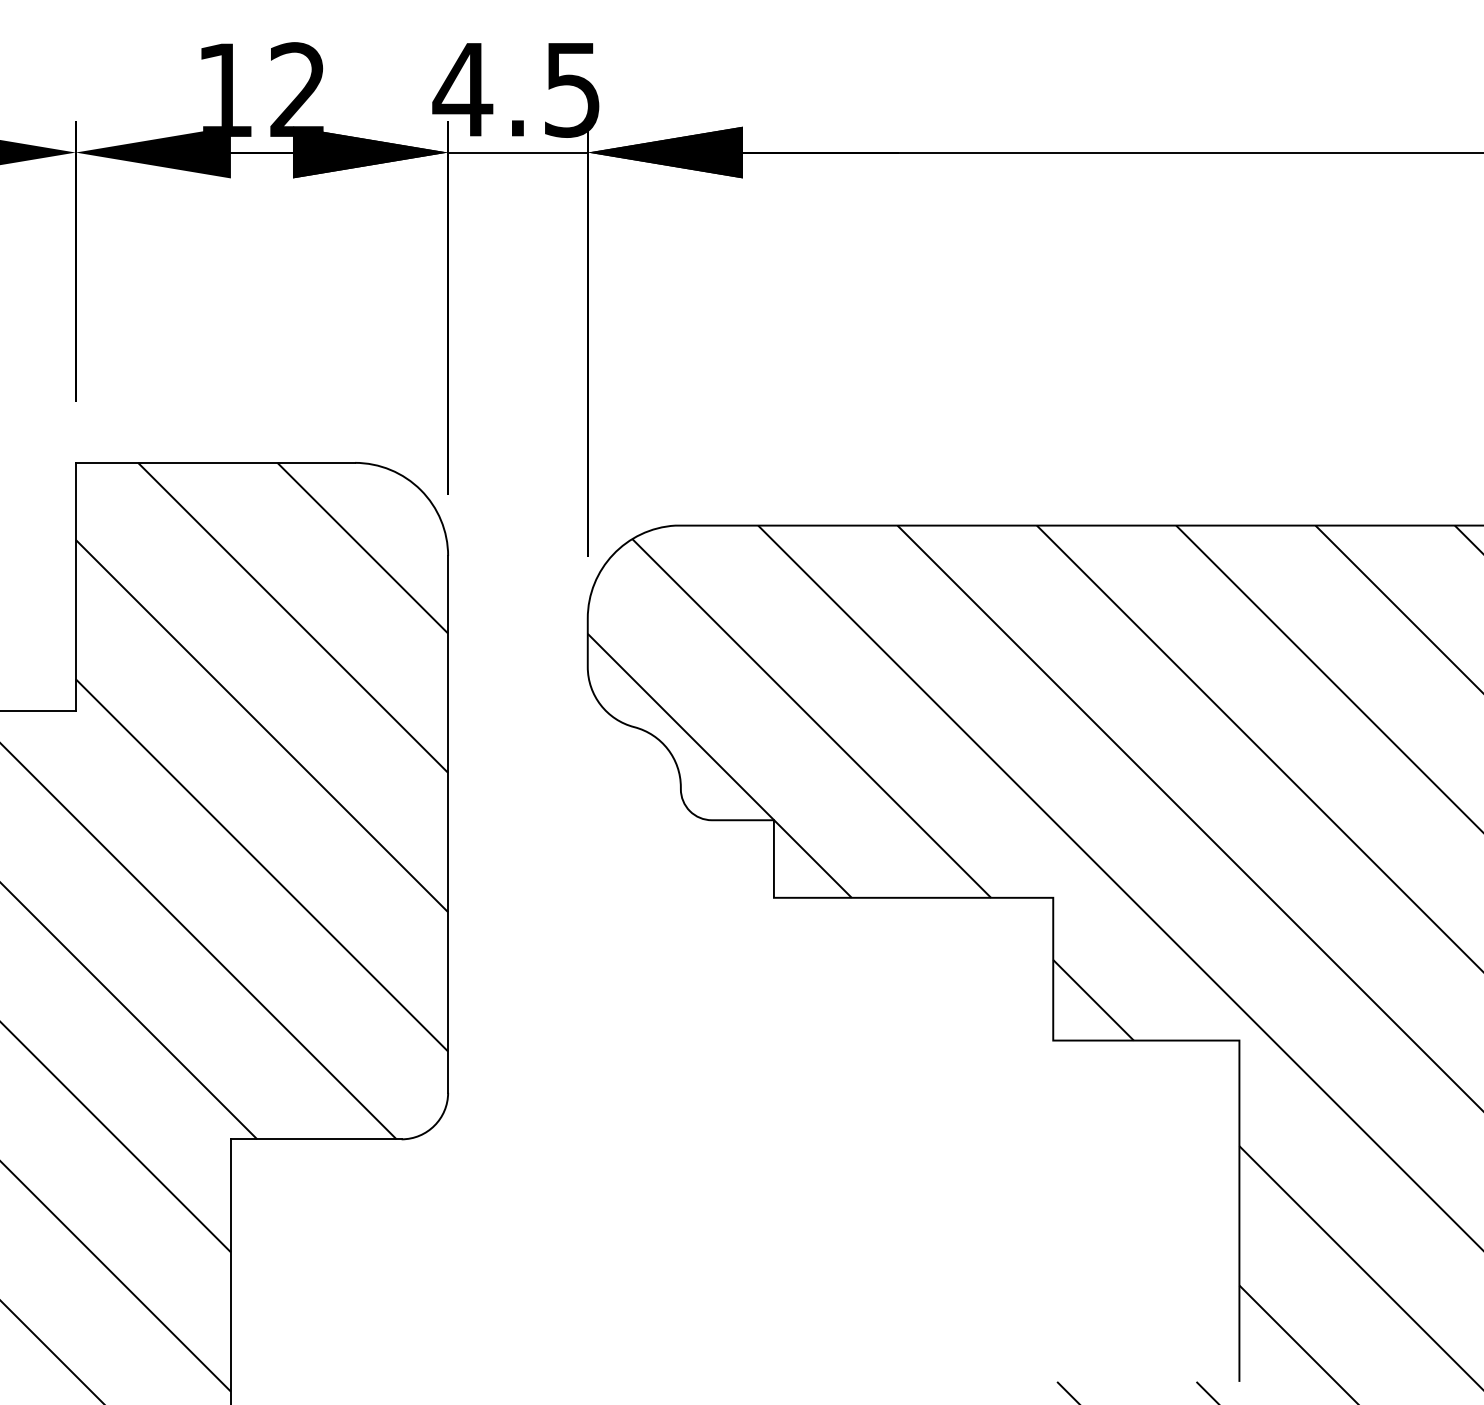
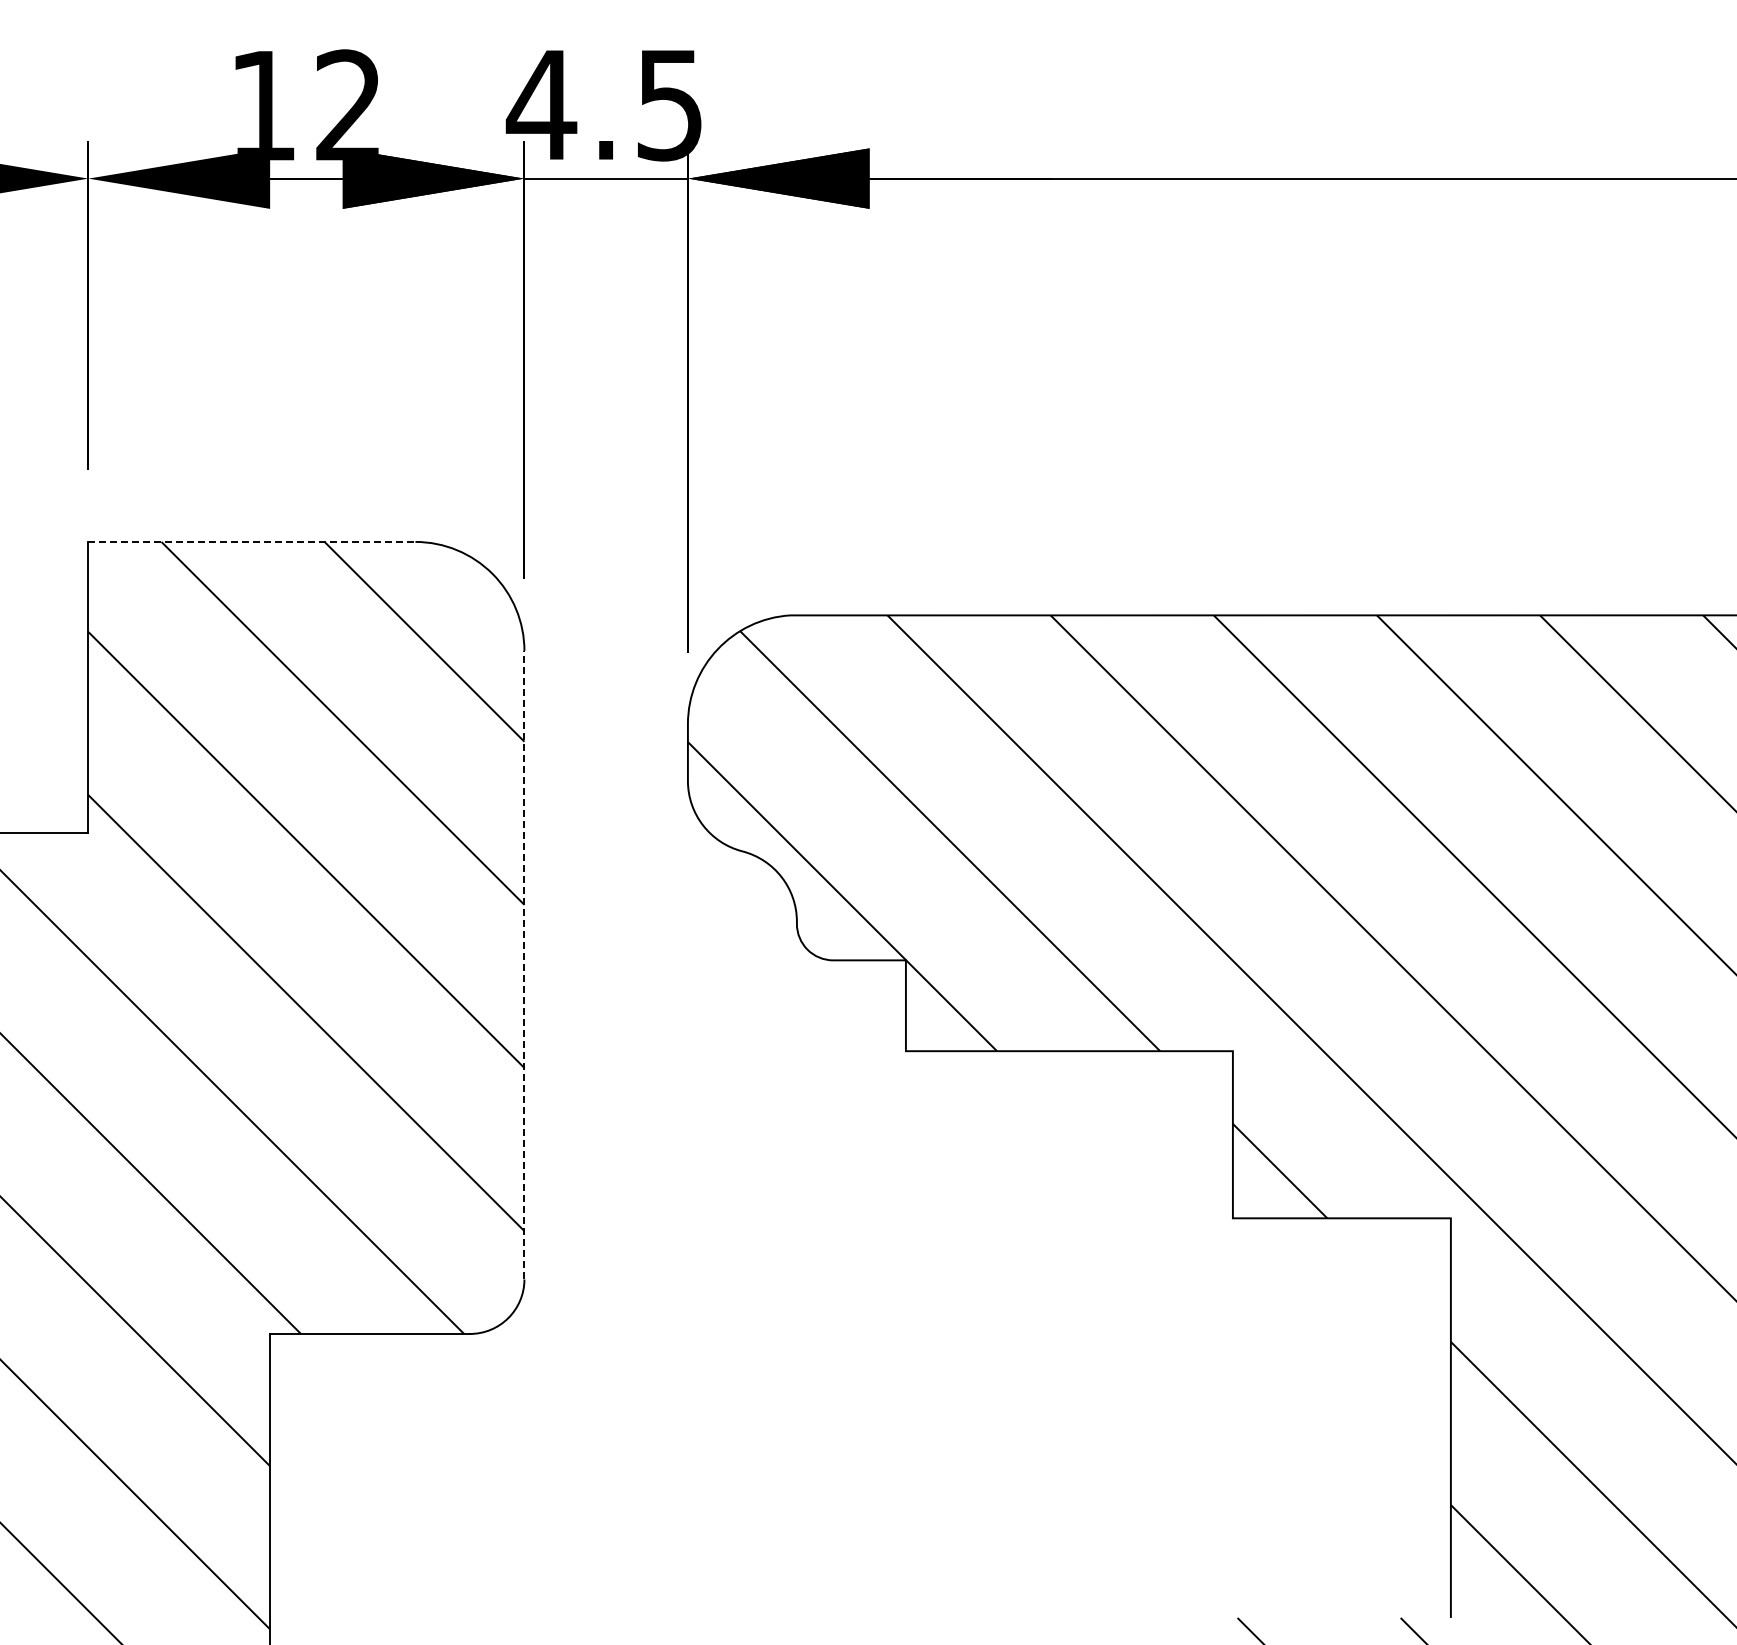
line: (215, 462) -> (252, 541), solid -> dashed
line: (448, 823) -> (524, 964), solid -> dashed

